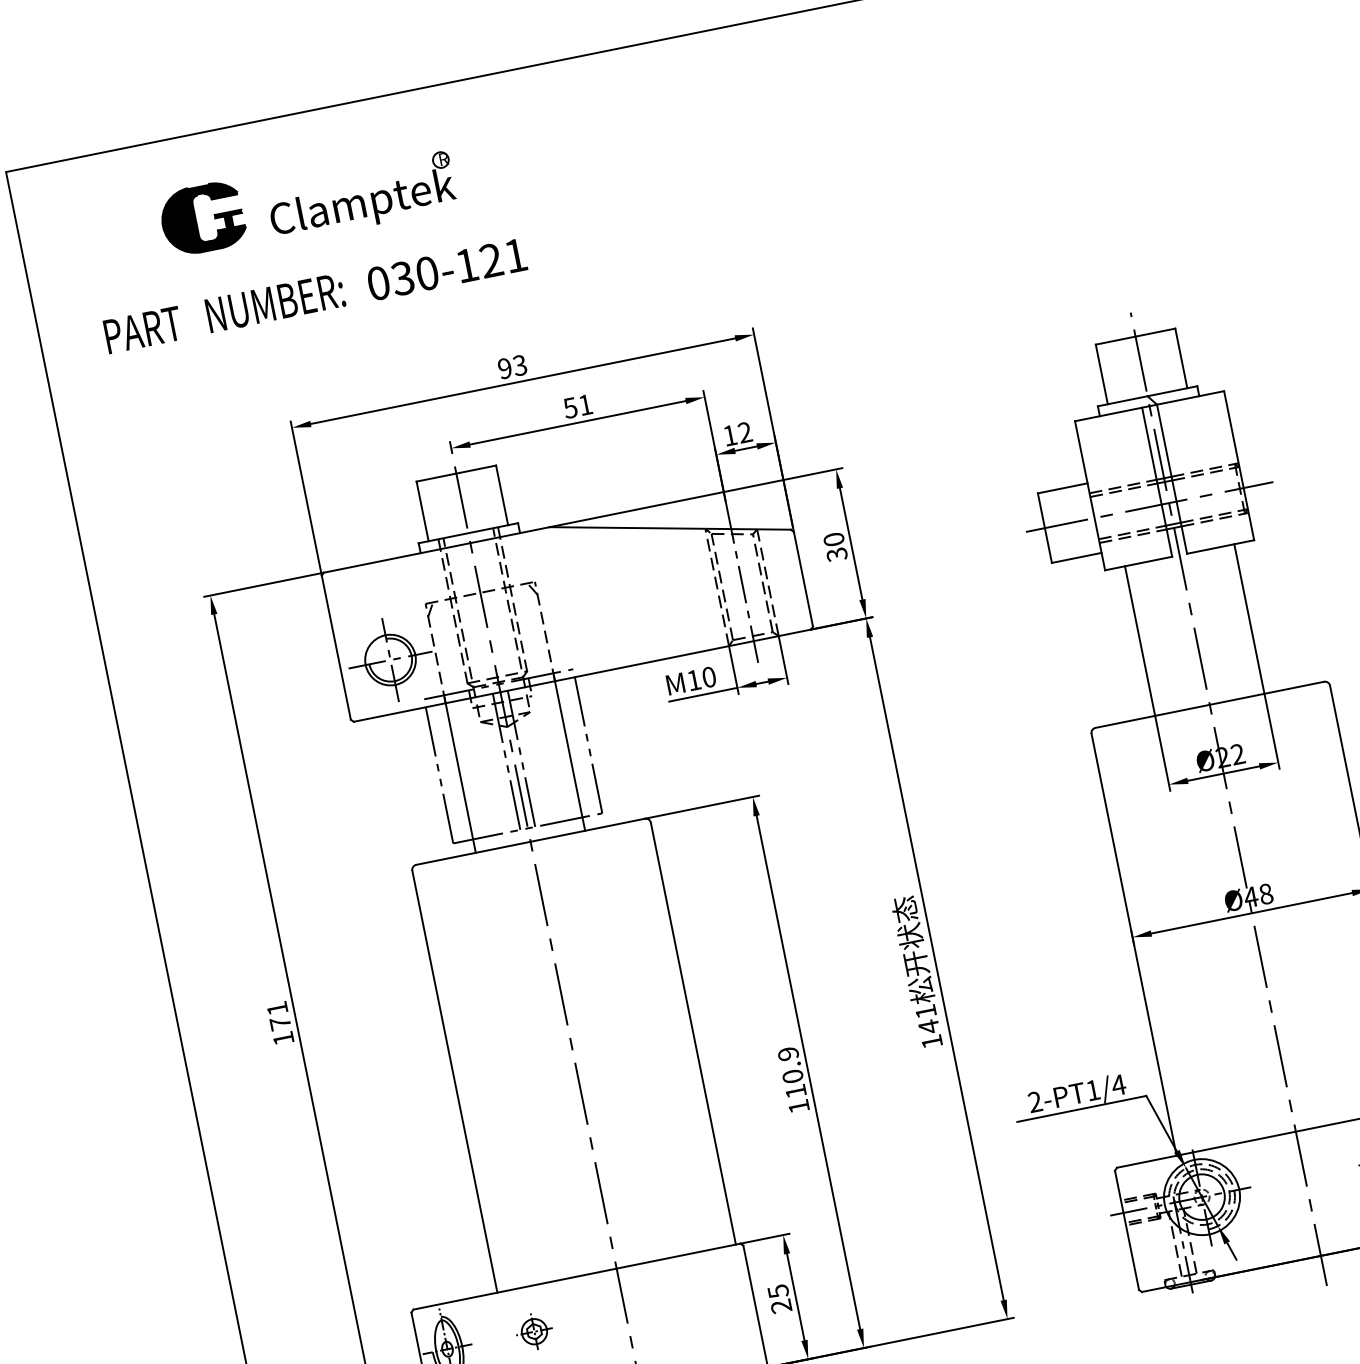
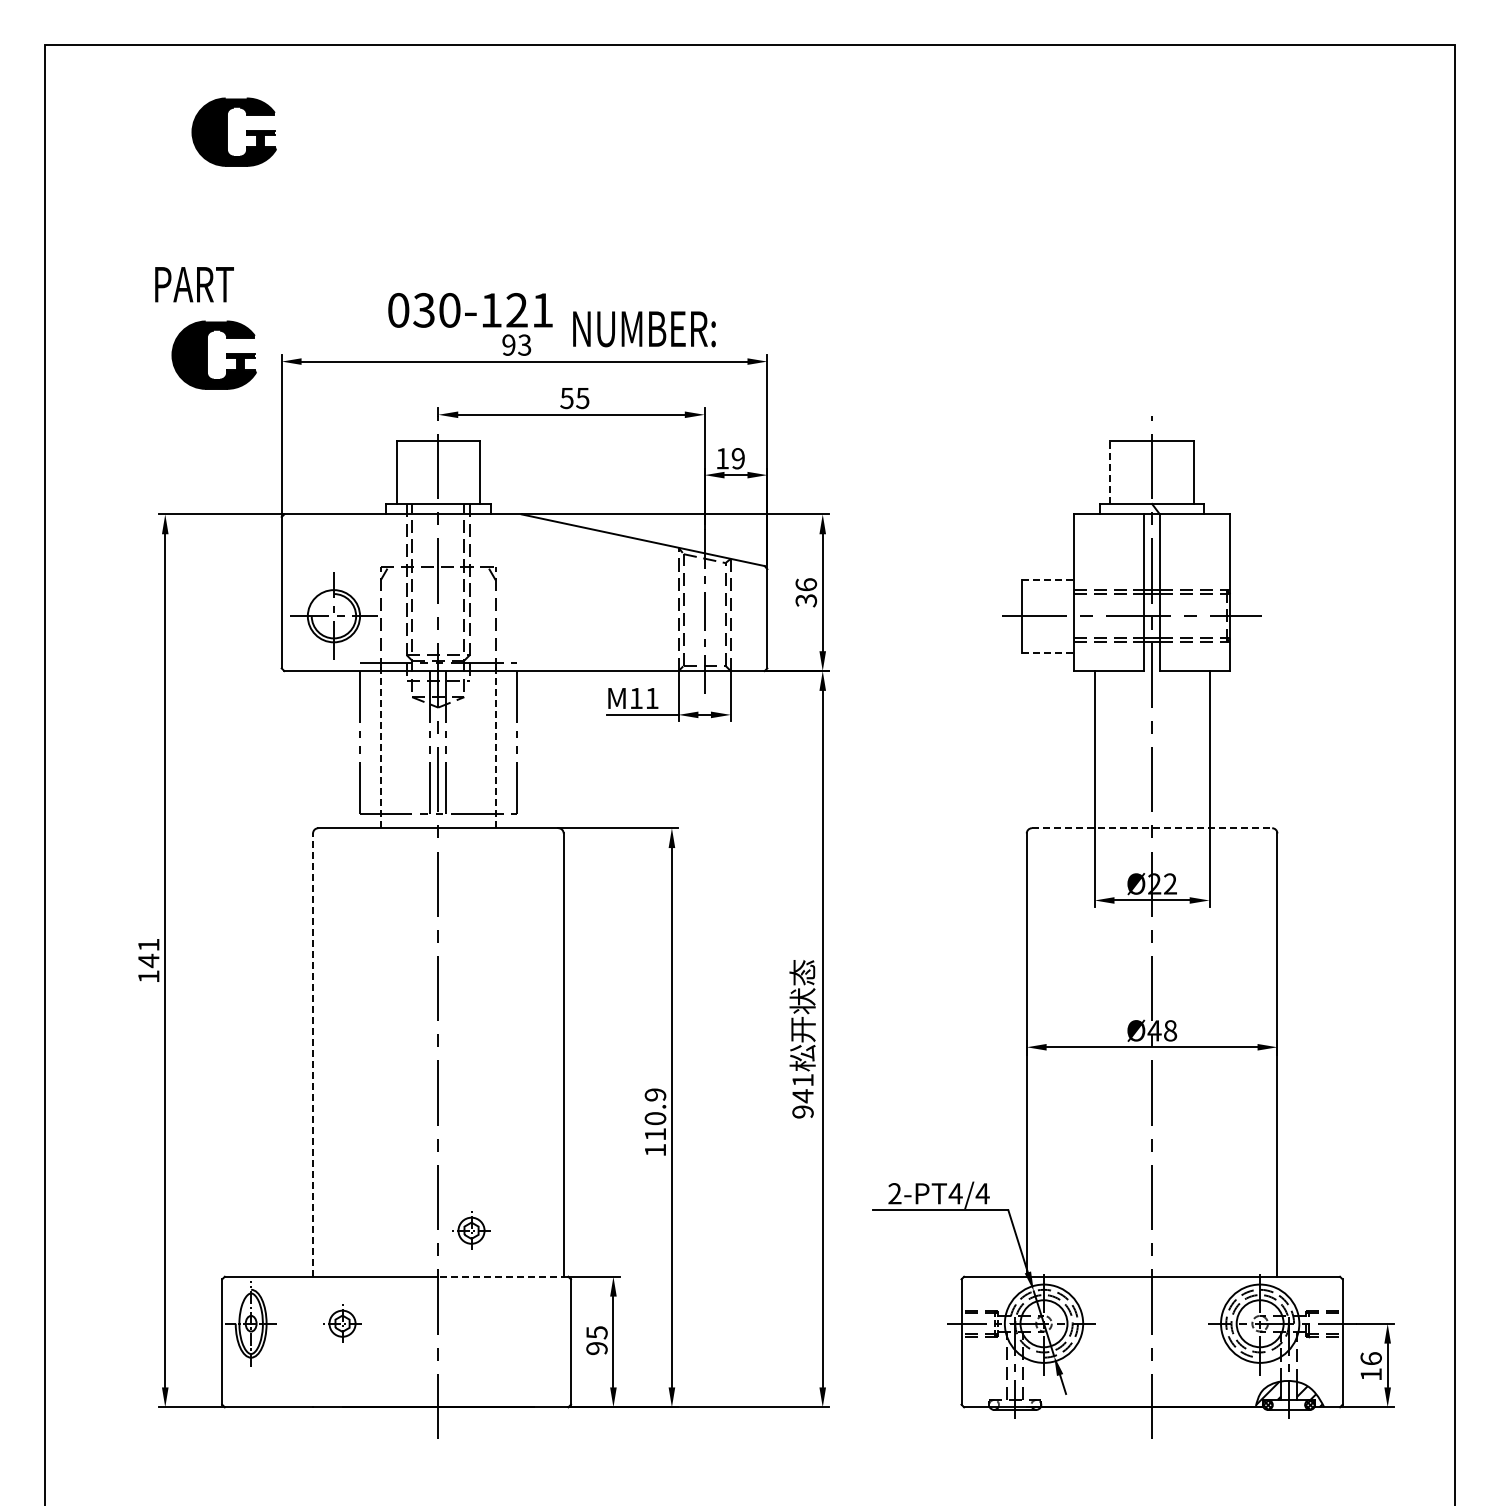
part: (361, 196) -> (398, 142), removed
text: (447, 269) -> (470, 310), moved
text: (275, 303) -> (644, 329), moved
text: (143, 329) -> (194, 284), moved
line: (1101, 374) -> (1110, 472), solid -> dashed
text: (585, 405) -> (582, 398), 51 -> 55
text: (744, 432) -> (737, 458), 12 -> 19
part: (225, 434) -> (213, 354), added
line: (1063, 488) -> (1048, 579), solid -> dashed
text: (833, 539) -> (805, 584), 30 -> 36
line: (1077, 557) -> (1048, 652), solid -> dashed
text: (708, 677) -> (651, 698), M10 -> M11
line: (1210, 705) -> (1152, 828), solid -> dashed
line: (569, 753) -> (495, 746), solid -> dashed
line: (459, 775) -> (380, 746), solid -> dashed
text: (280, 1023) -> (148, 960), 171 -> 141
text: (931, 1041) -> (802, 1111), 141 -> 941
line: (455, 1082) -> (313, 1055), solid -> dashed
text: (1092, 1090) -> (955, 1193), 2-PT1/4 -> 2-PT4/4
part: (639, 1218) -> (471, 1230), added
line: (677, 1256) -> (502, 1276), solid -> dashed
text: (780, 1306) -> (596, 1348), 25 -> 95

